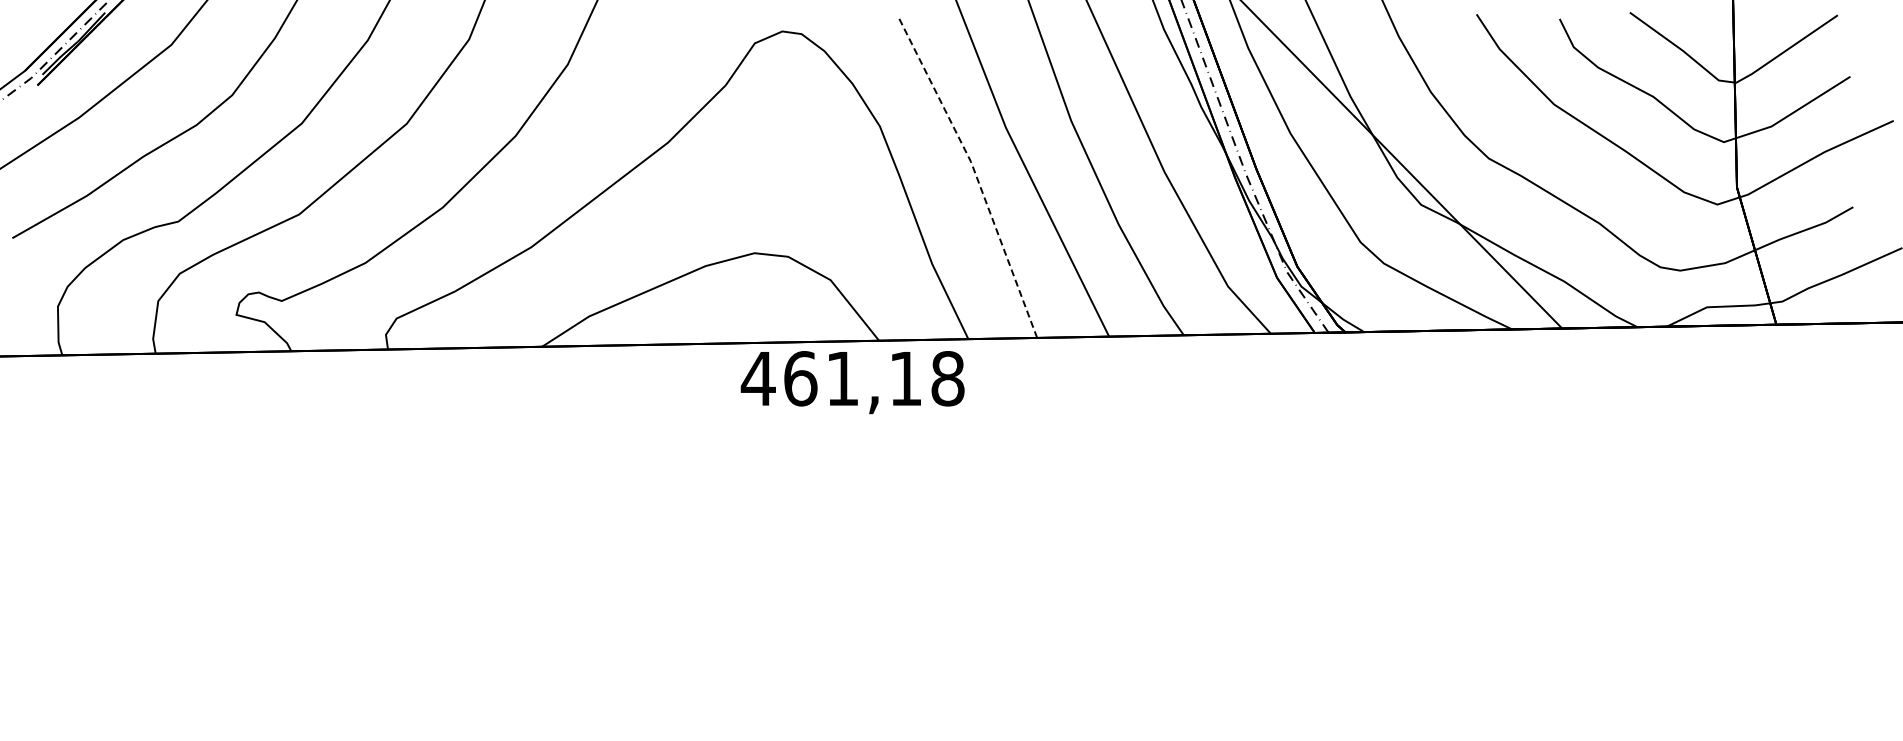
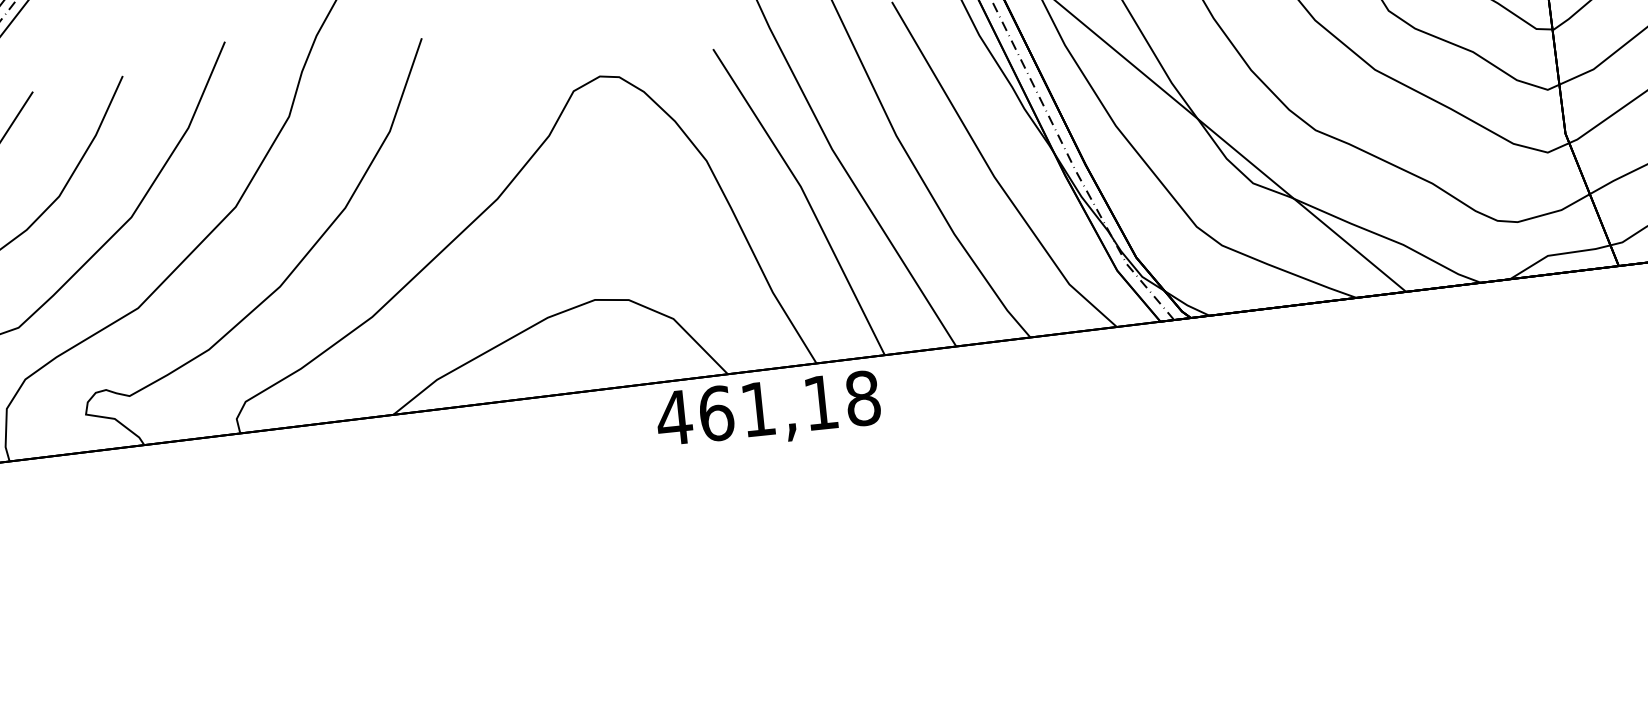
line: (975, 172) -> (806, 196), dashed -> solid
text: (852, 382) -> (768, 412), moved

